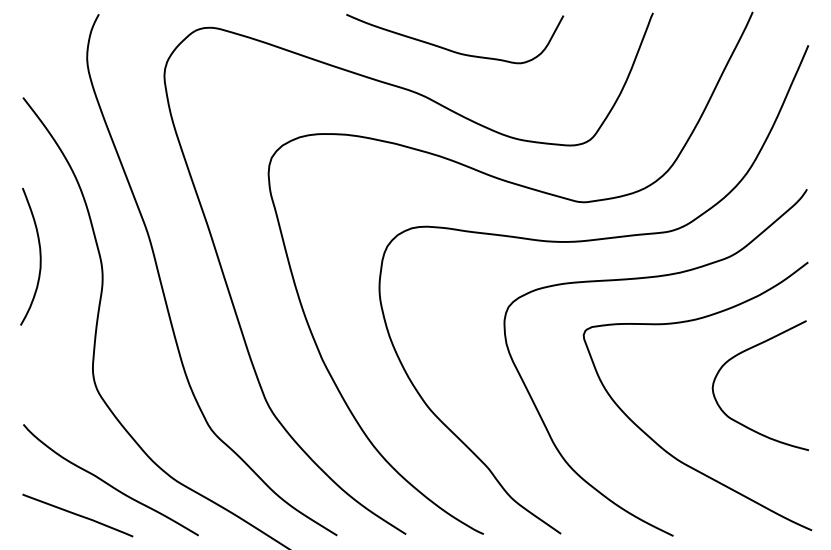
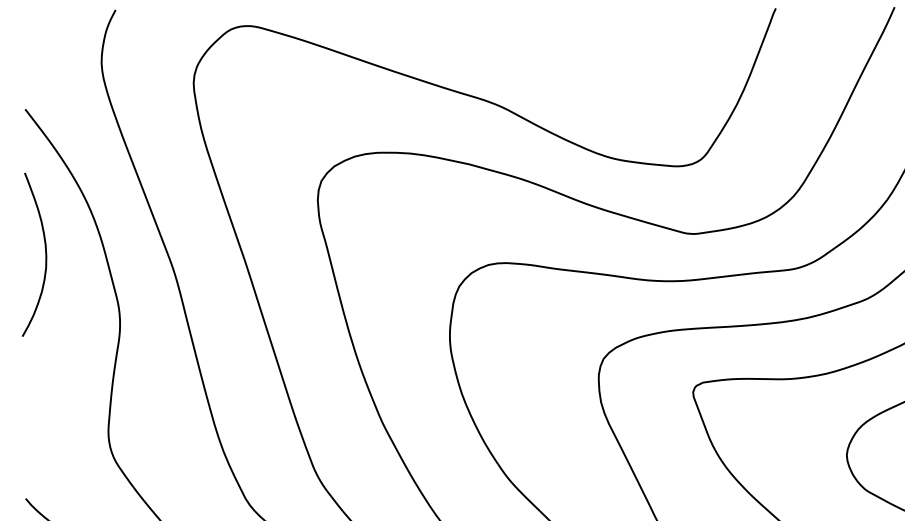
curve: (450, 49) -> (534, 51), removed
curve: (39, 256) -> (44, 254), moved

